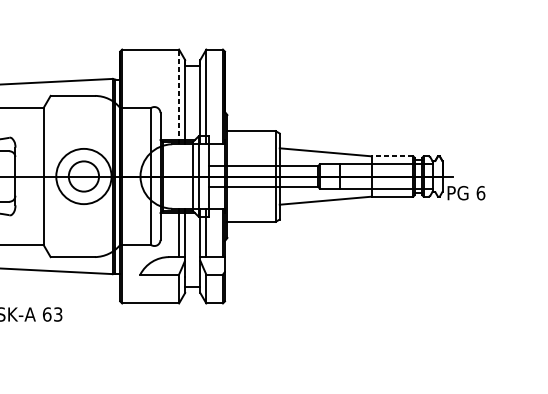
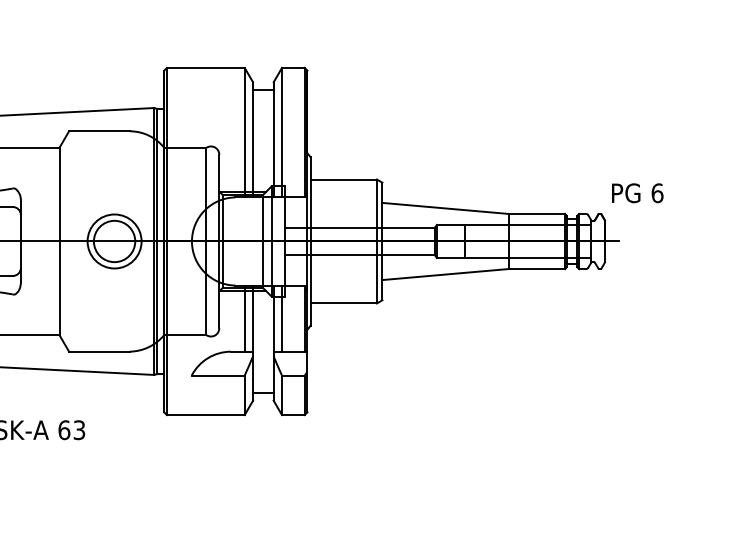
line: (178, 96) -> (244, 132), dashed -> solid
line: (392, 156) -> (536, 213), dashed -> solid
circle: (83, 176) -> (114, 241), size x0.71
text: (466, 193) -> (637, 193), moved

